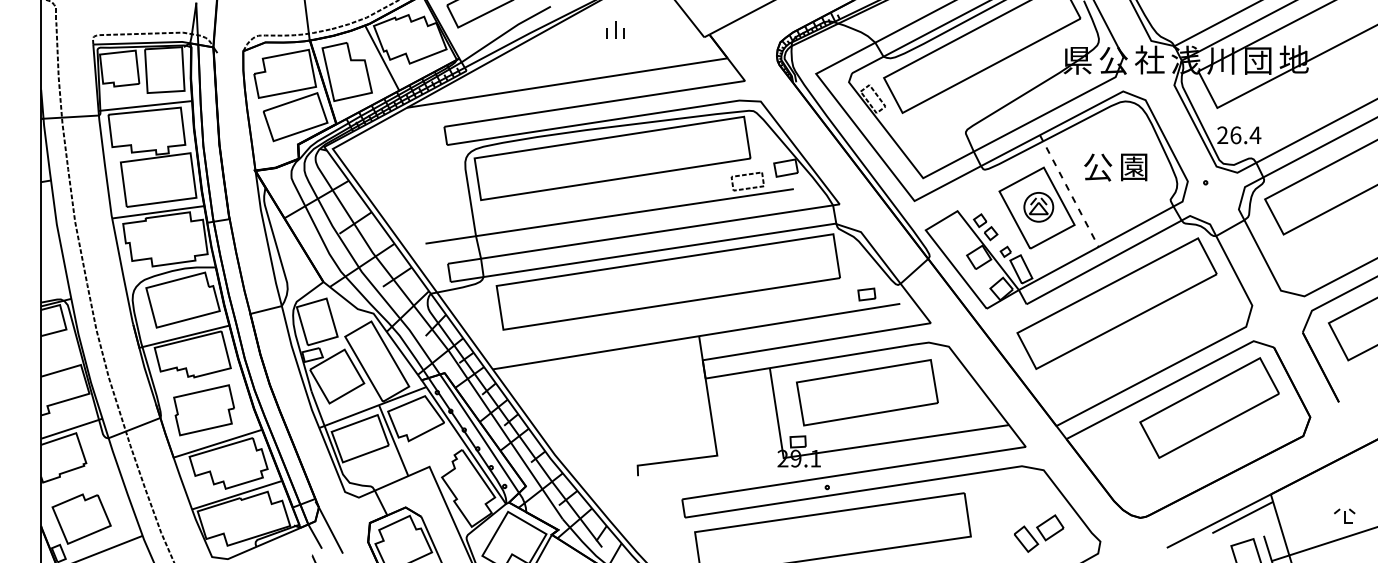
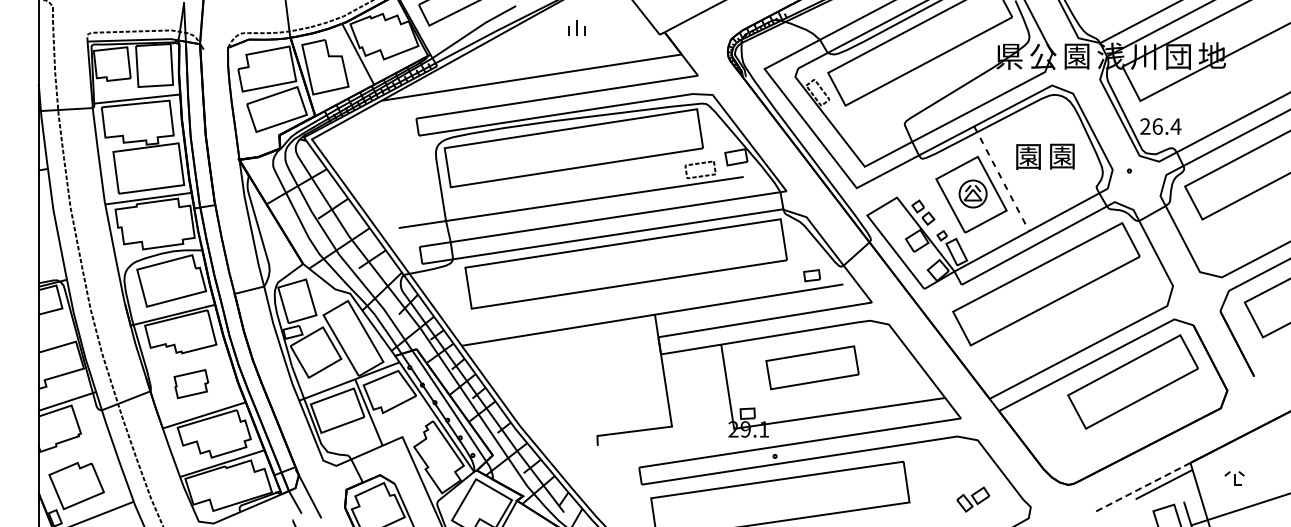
text: (1149, 59) -> (1076, 55), 社 -> 園
text: (1097, 167) -> (1028, 156), 公 -> 園
part: (867, 392) -> (812, 367), size x0.7
part: (204, 409) -> (191, 383), size x0.6
part: (1344, 516) -> (1234, 478), moved
line: (1218, 520) -> (1141, 487), solid -> dashed
part: (1038, 533) -> (972, 499), size x0.7

